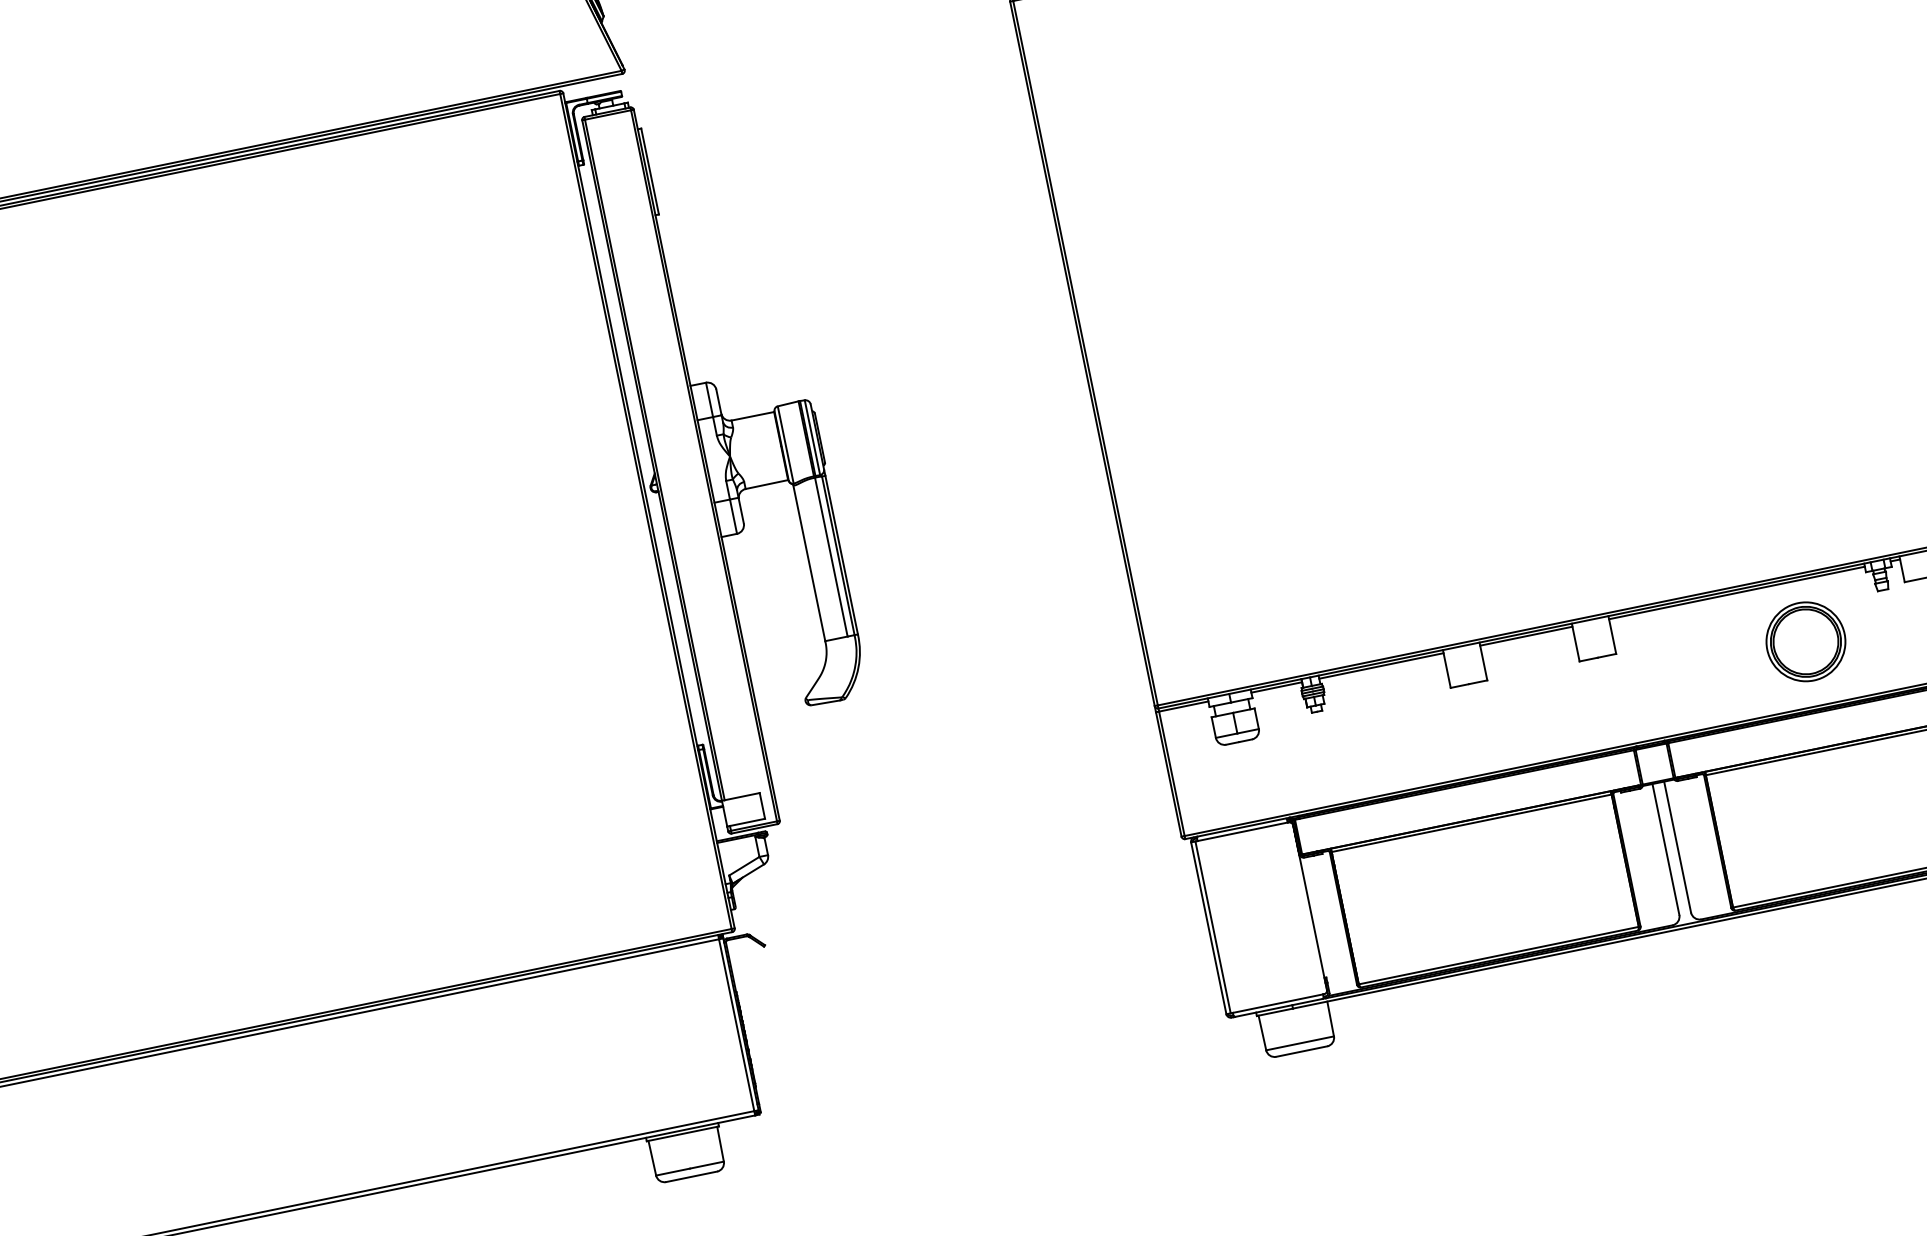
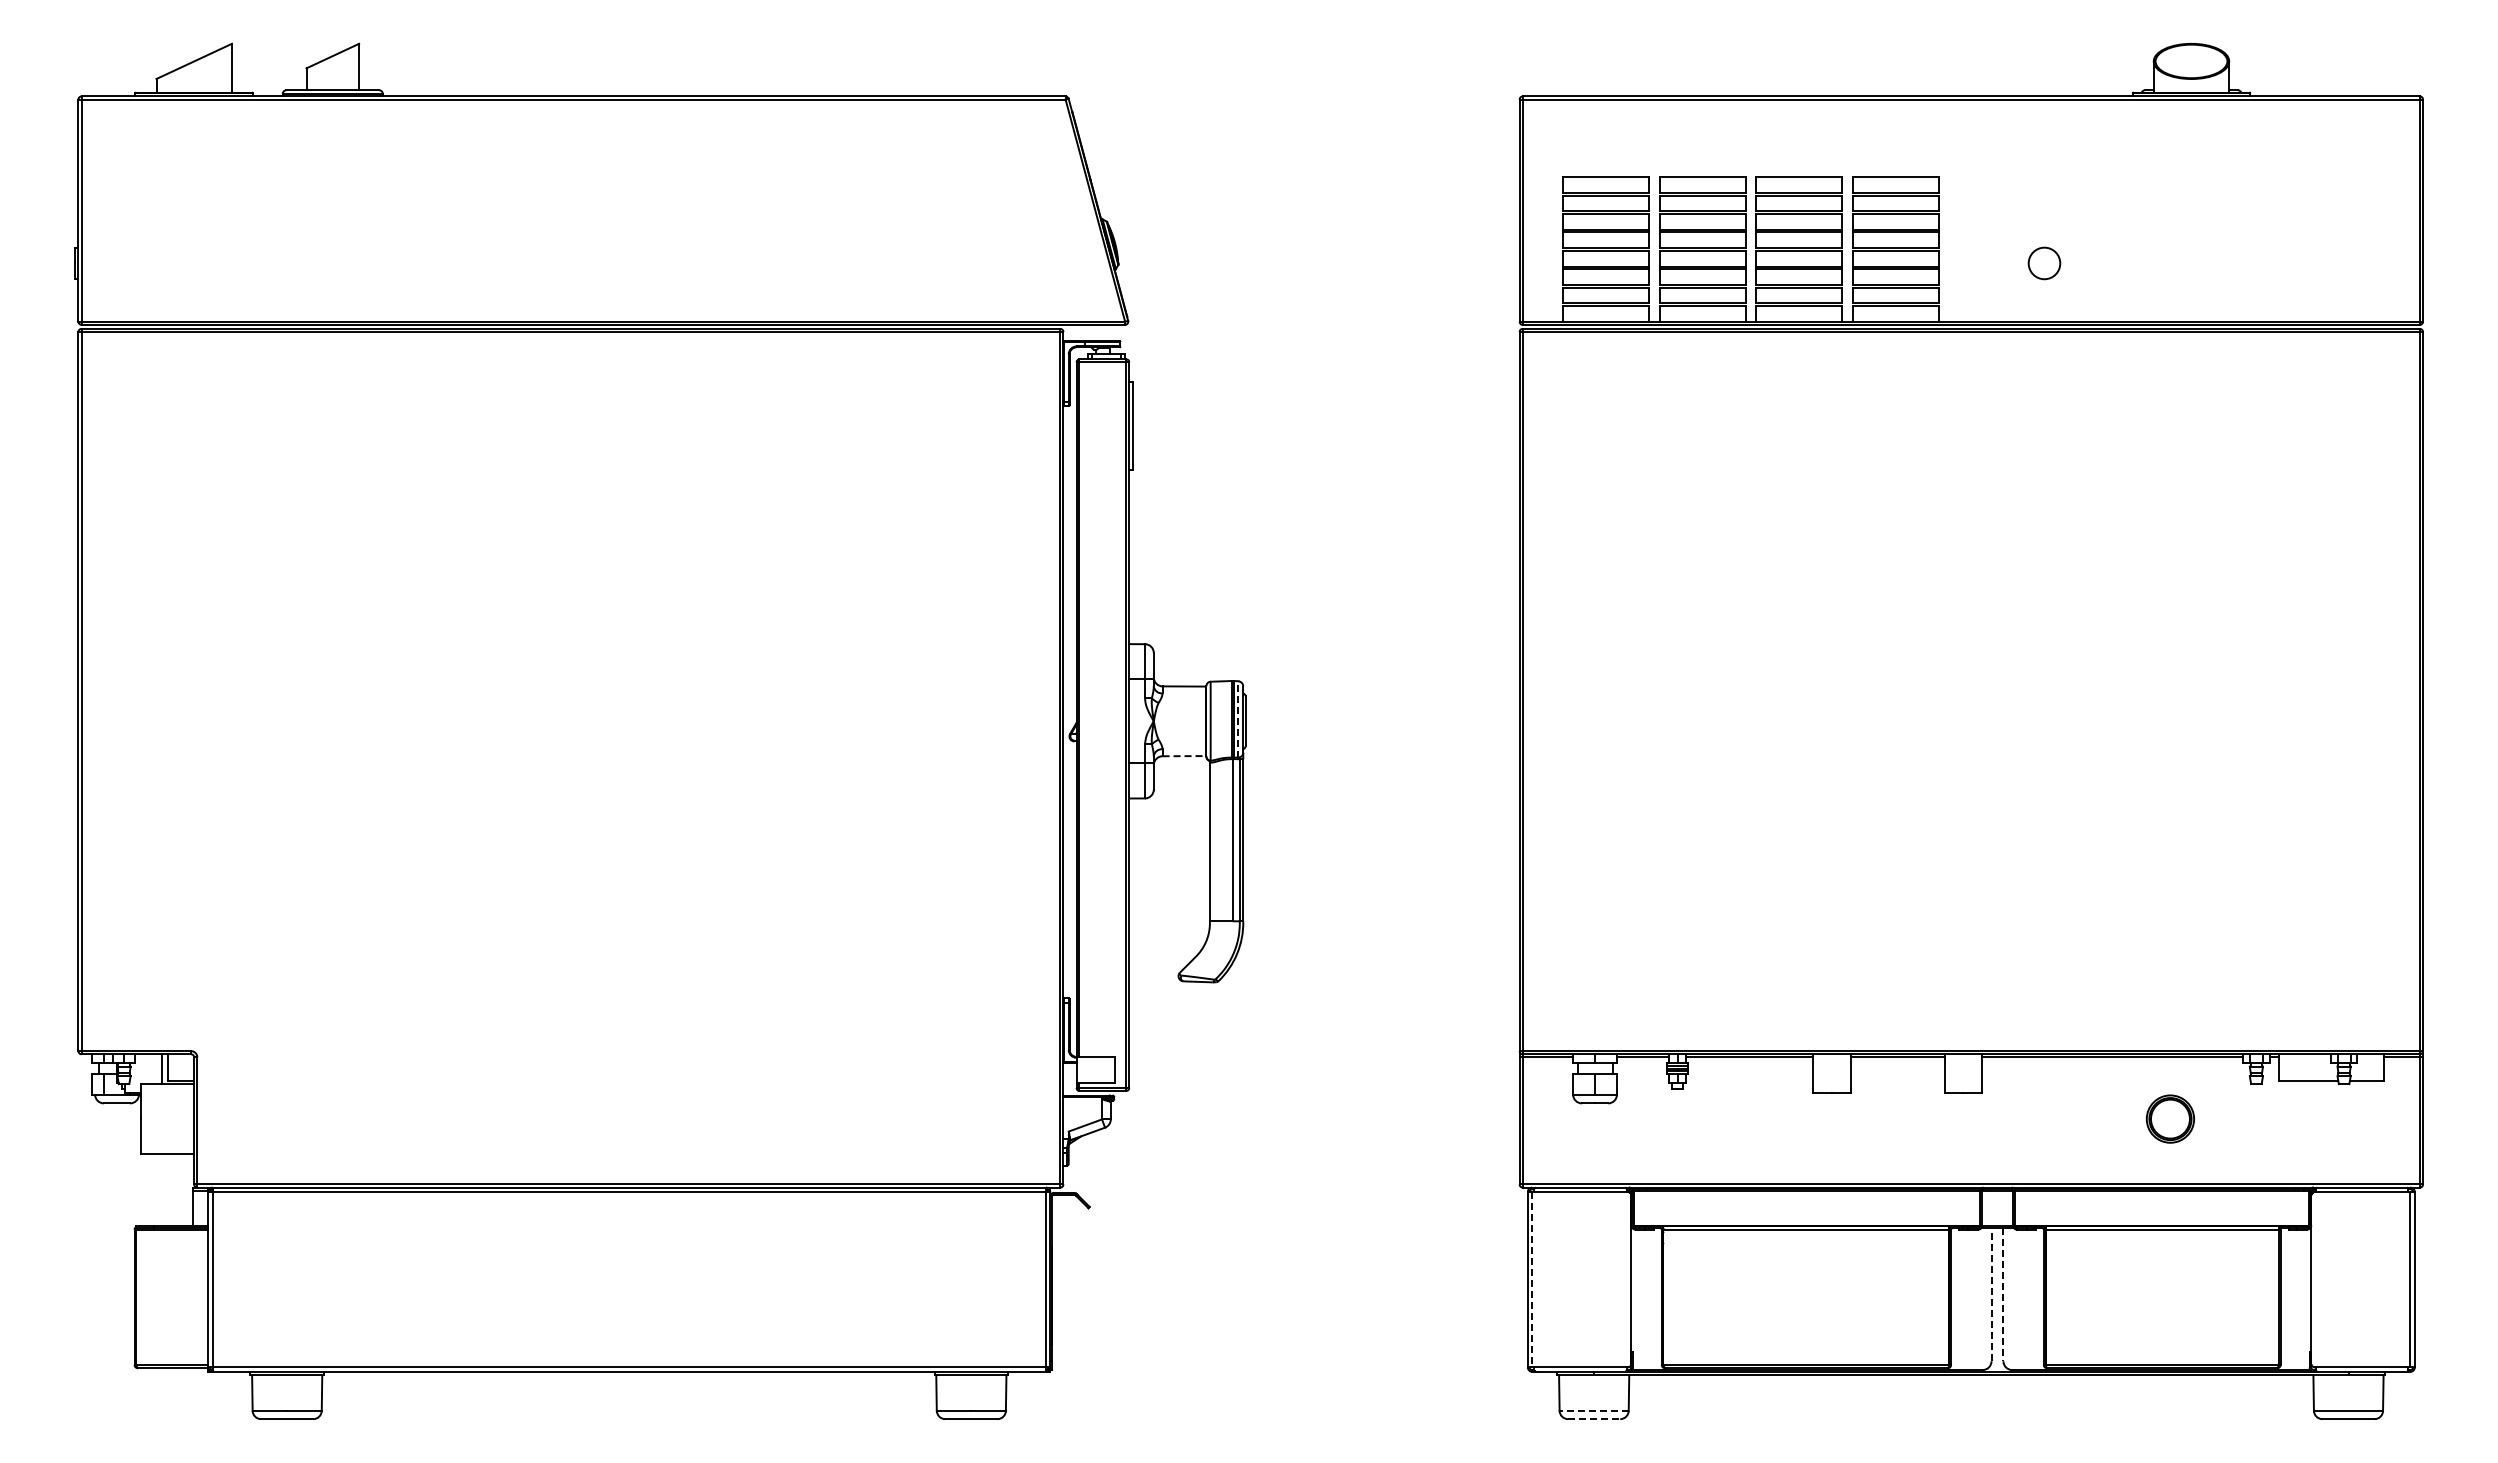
line: (812, 436) -> (1238, 718), solid -> dashed
line: (767, 484) -> (1184, 756), solid -> dashed
part: (1805, 641) -> (2170, 1118), size x0.6
line: (1677, 847) -> (2003, 1294), solid -> dashed
line: (1665, 849) -> (1991, 1294), solid -> dashed
line: (1213, 927) -> (1532, 1279), solid -> dashed
line: (1300, 1043) -> (1594, 1410), solid -> dashed
line: (1302, 1051) -> (1594, 1419), solid -> dashed

